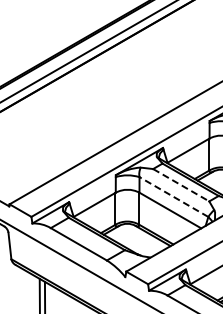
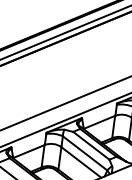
line: (181, 185) -> (91, 146), dashed -> solid
line: (173, 197) -> (84, 153), dashed -> solid

